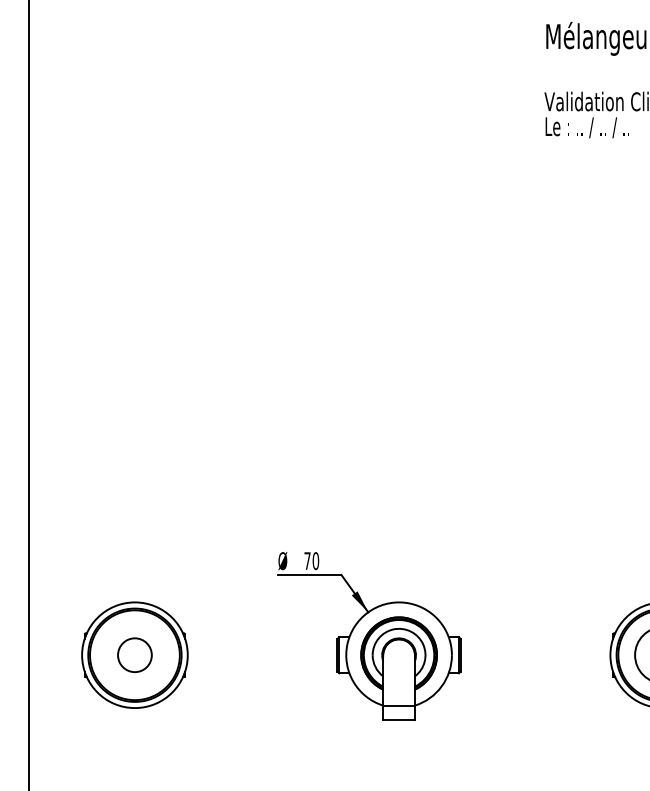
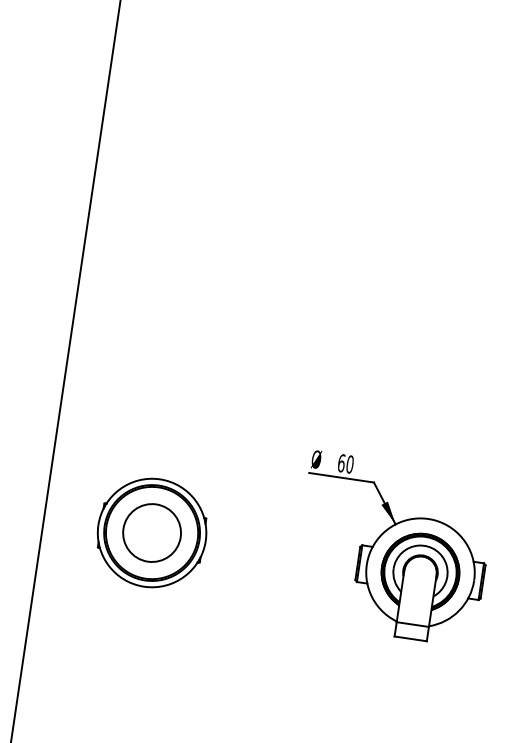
text: (307, 561) -> (341, 463), 70 -> 60
circle: (134, 655) -> (151, 533), size x1.67

